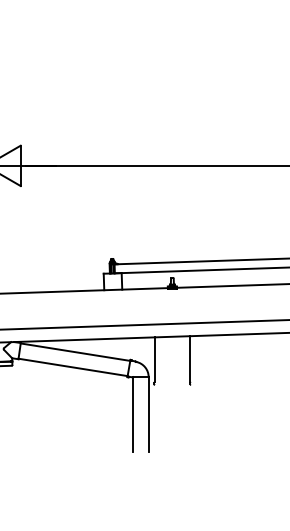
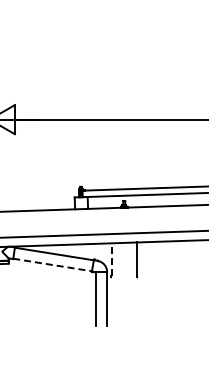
line: (154, 358) -> (111, 258), solid -> dashed
line: (72, 368) -> (52, 265), solid -> dashed

